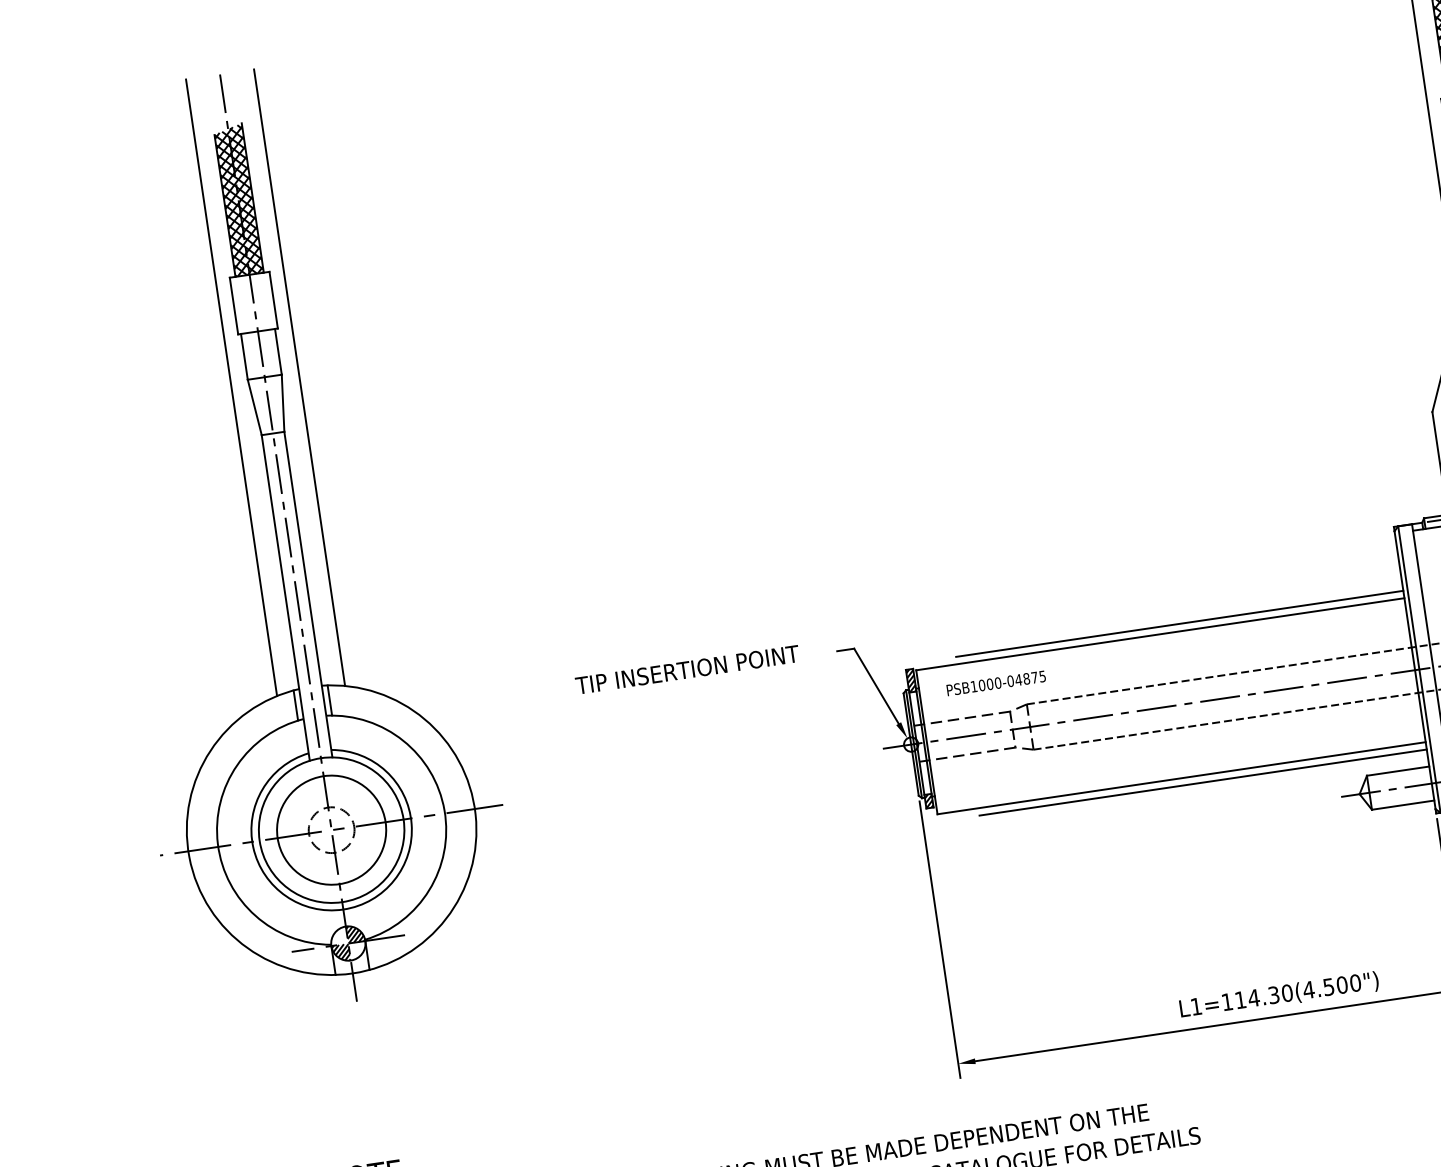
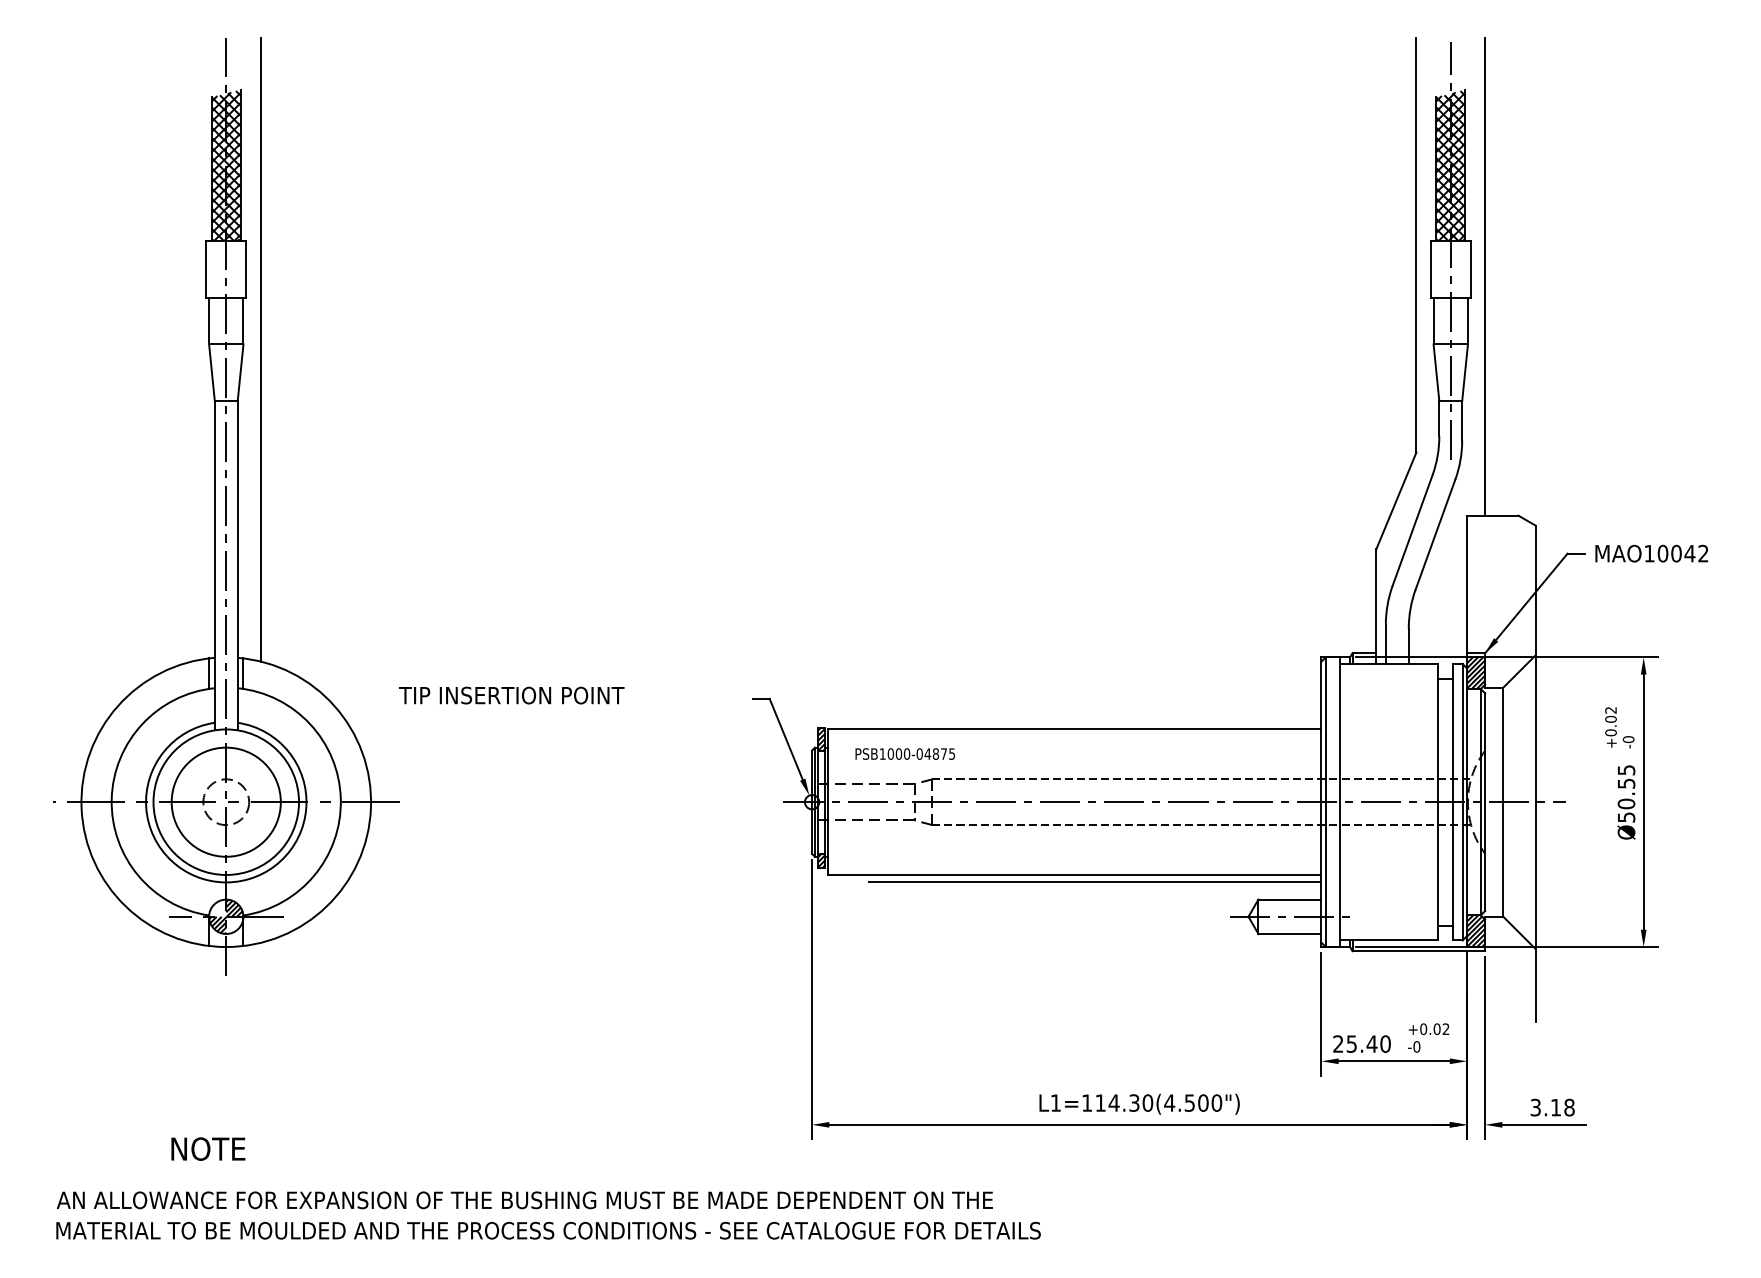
line: (231, 387) -> (191, 349), removed
line: (1179, 624) -> (1095, 722), removed
text: (687, 669) -> (511, 695), moved

